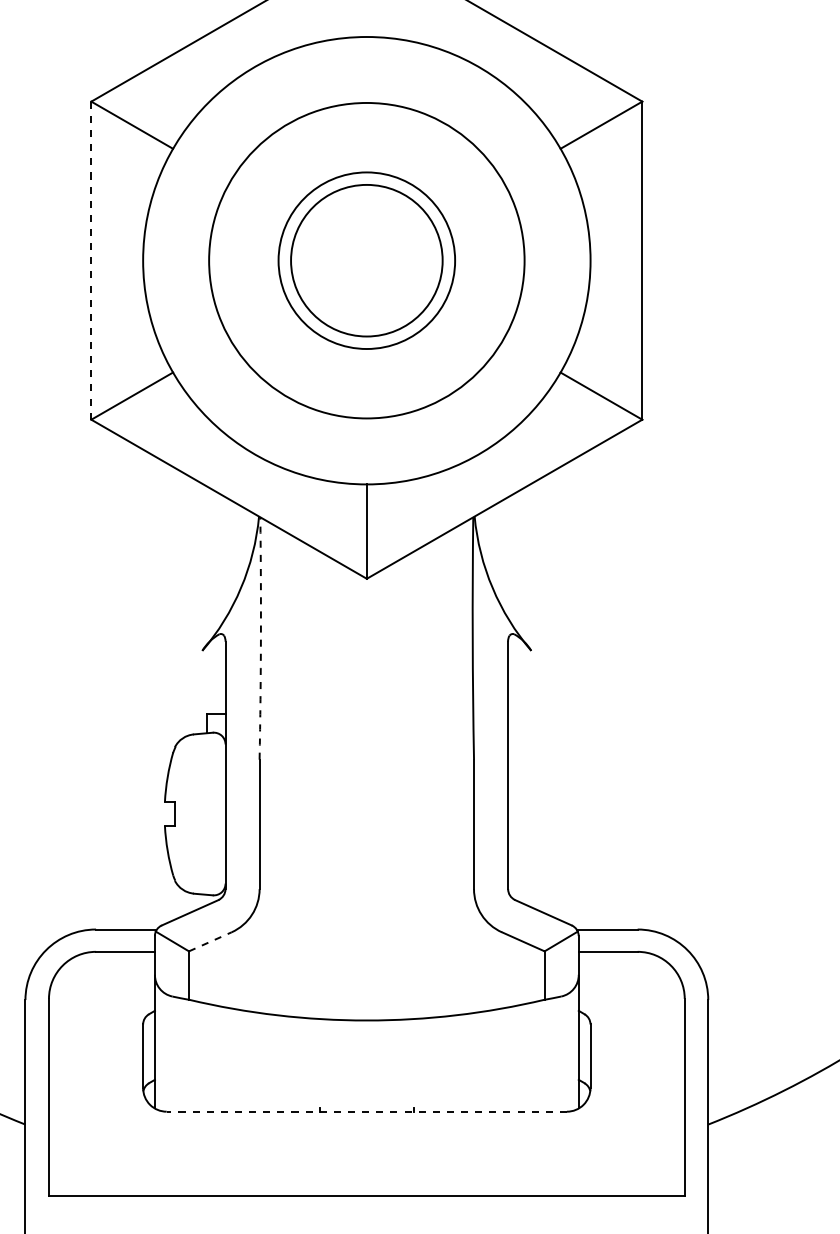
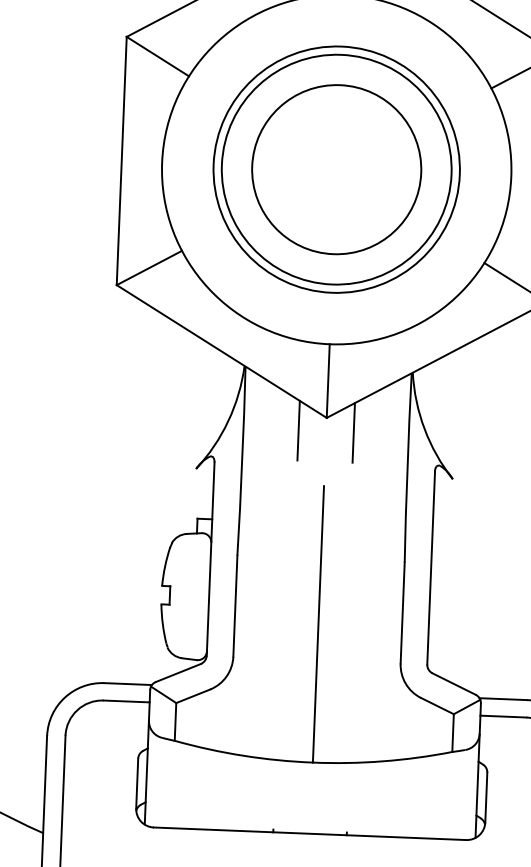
line: (91, 260) -> (121, 160), dashed -> solid
circle: (366, 260) -> (336, 169), size x1.43
circle: (366, 260) -> (336, 169), size x1.67
line: (331, 596) -> (298, 430), added
line: (402, 596) -> (354, 432), added
arc: (260, 638) -> (241, 461), dashed -> solid
line: (366, 843) -> (318, 624), added
line: (210, 941) -> (193, 696), dashed -> solid
line: (366, 1111) -> (309, 833), dashed -> solid

